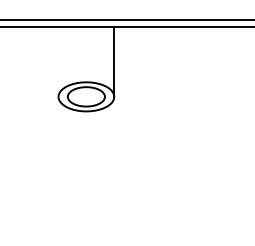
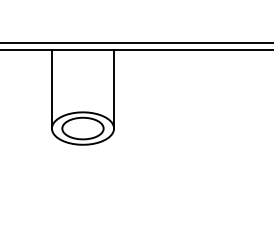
line: (58, 61) -> (51, 89), added

